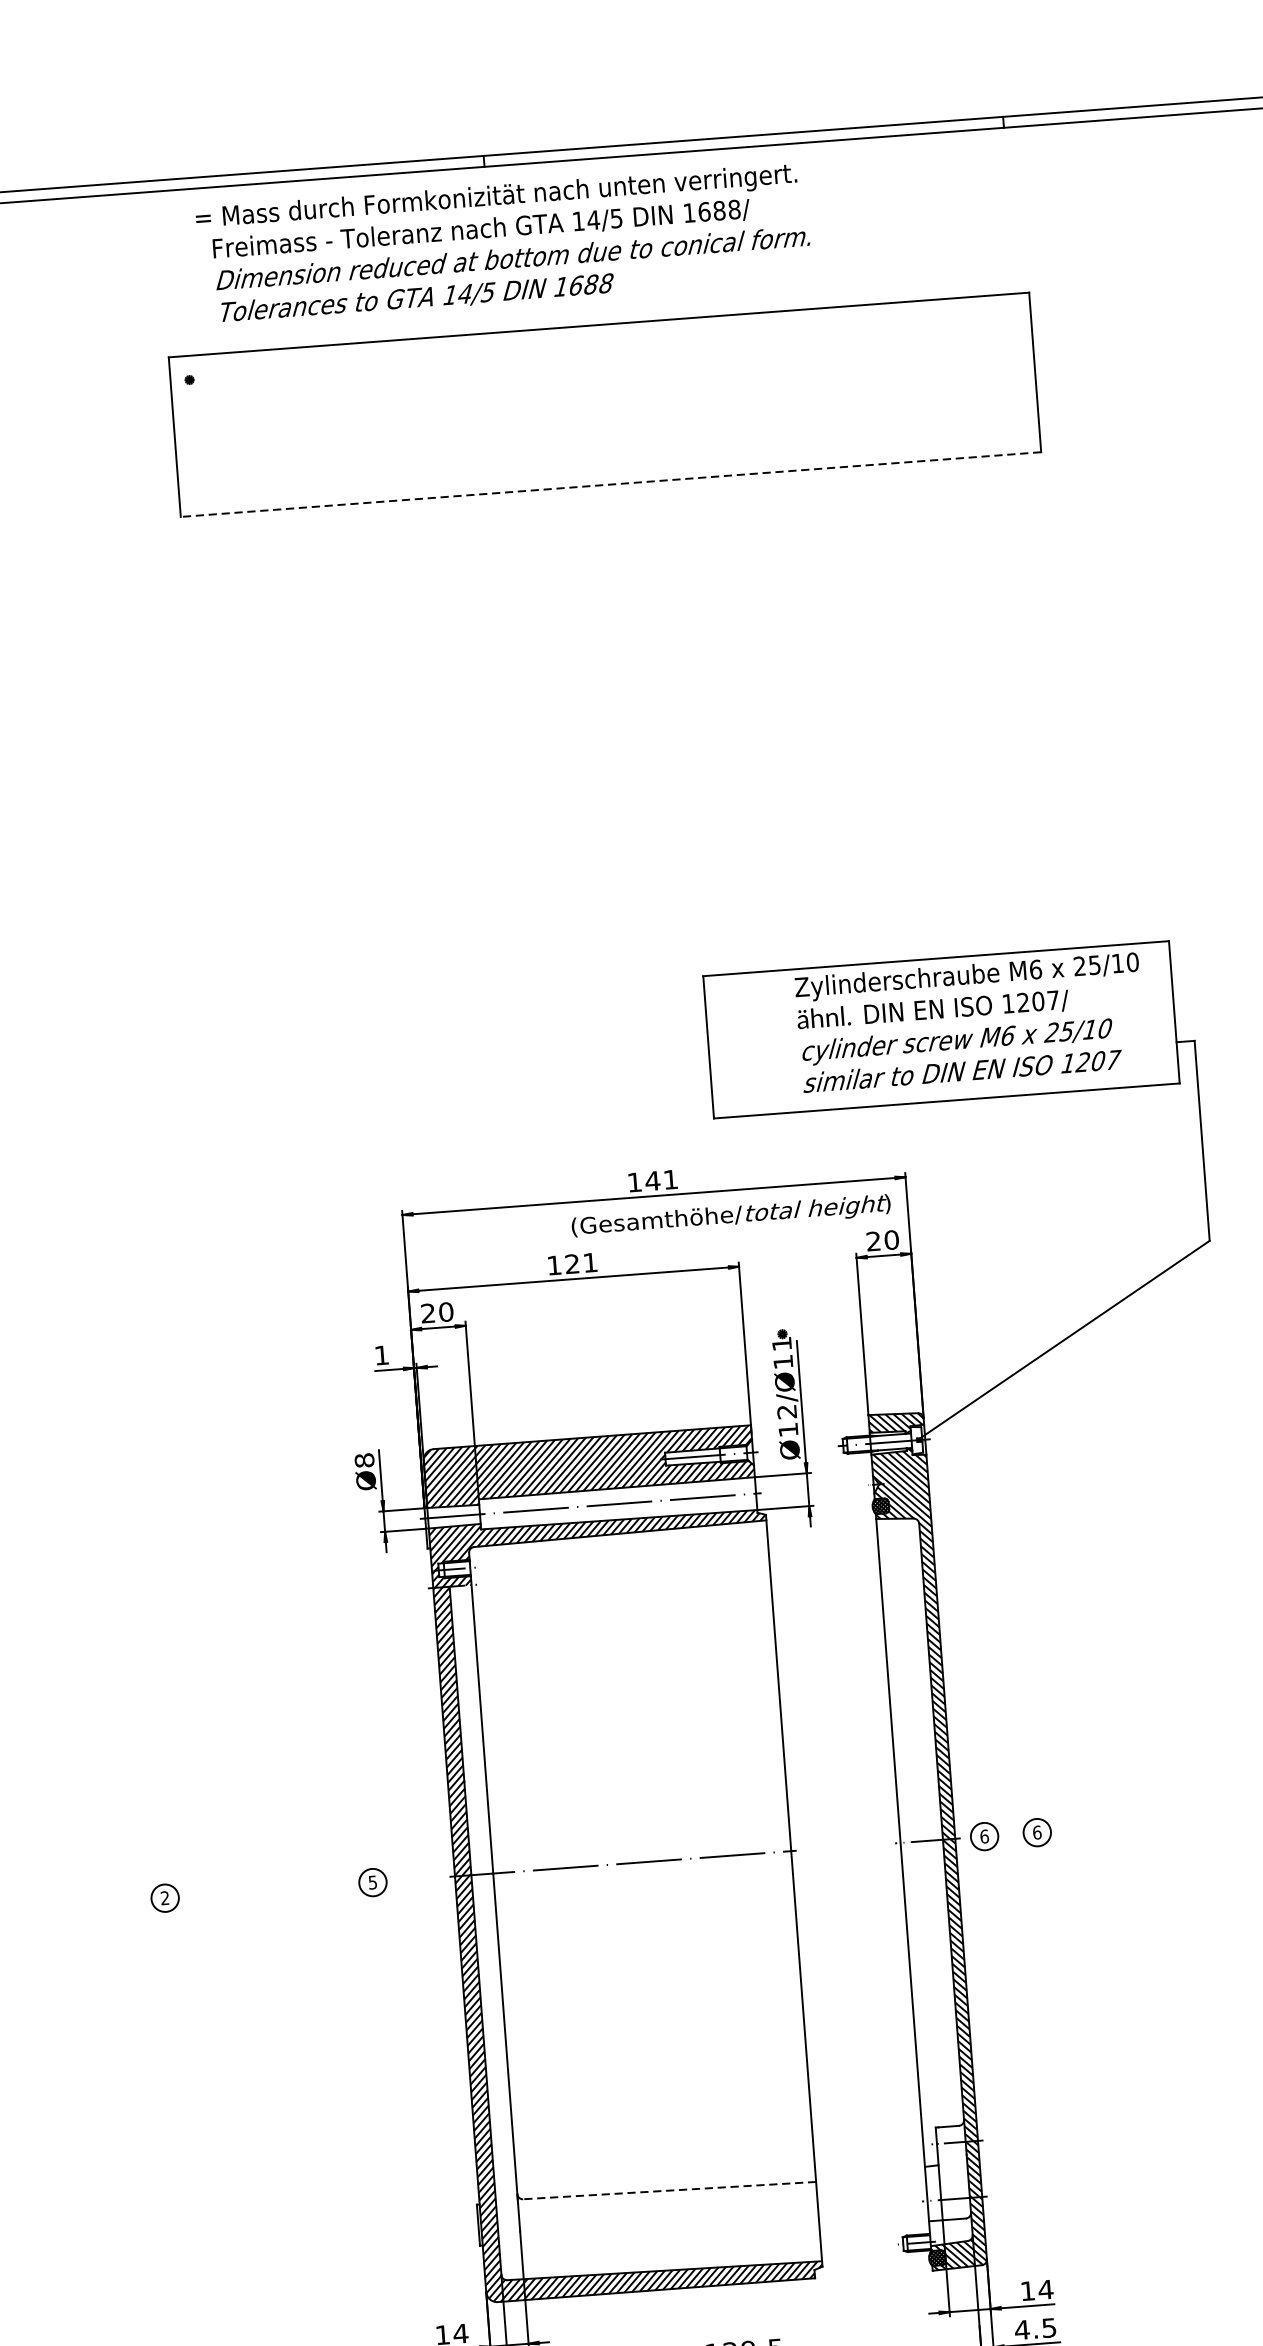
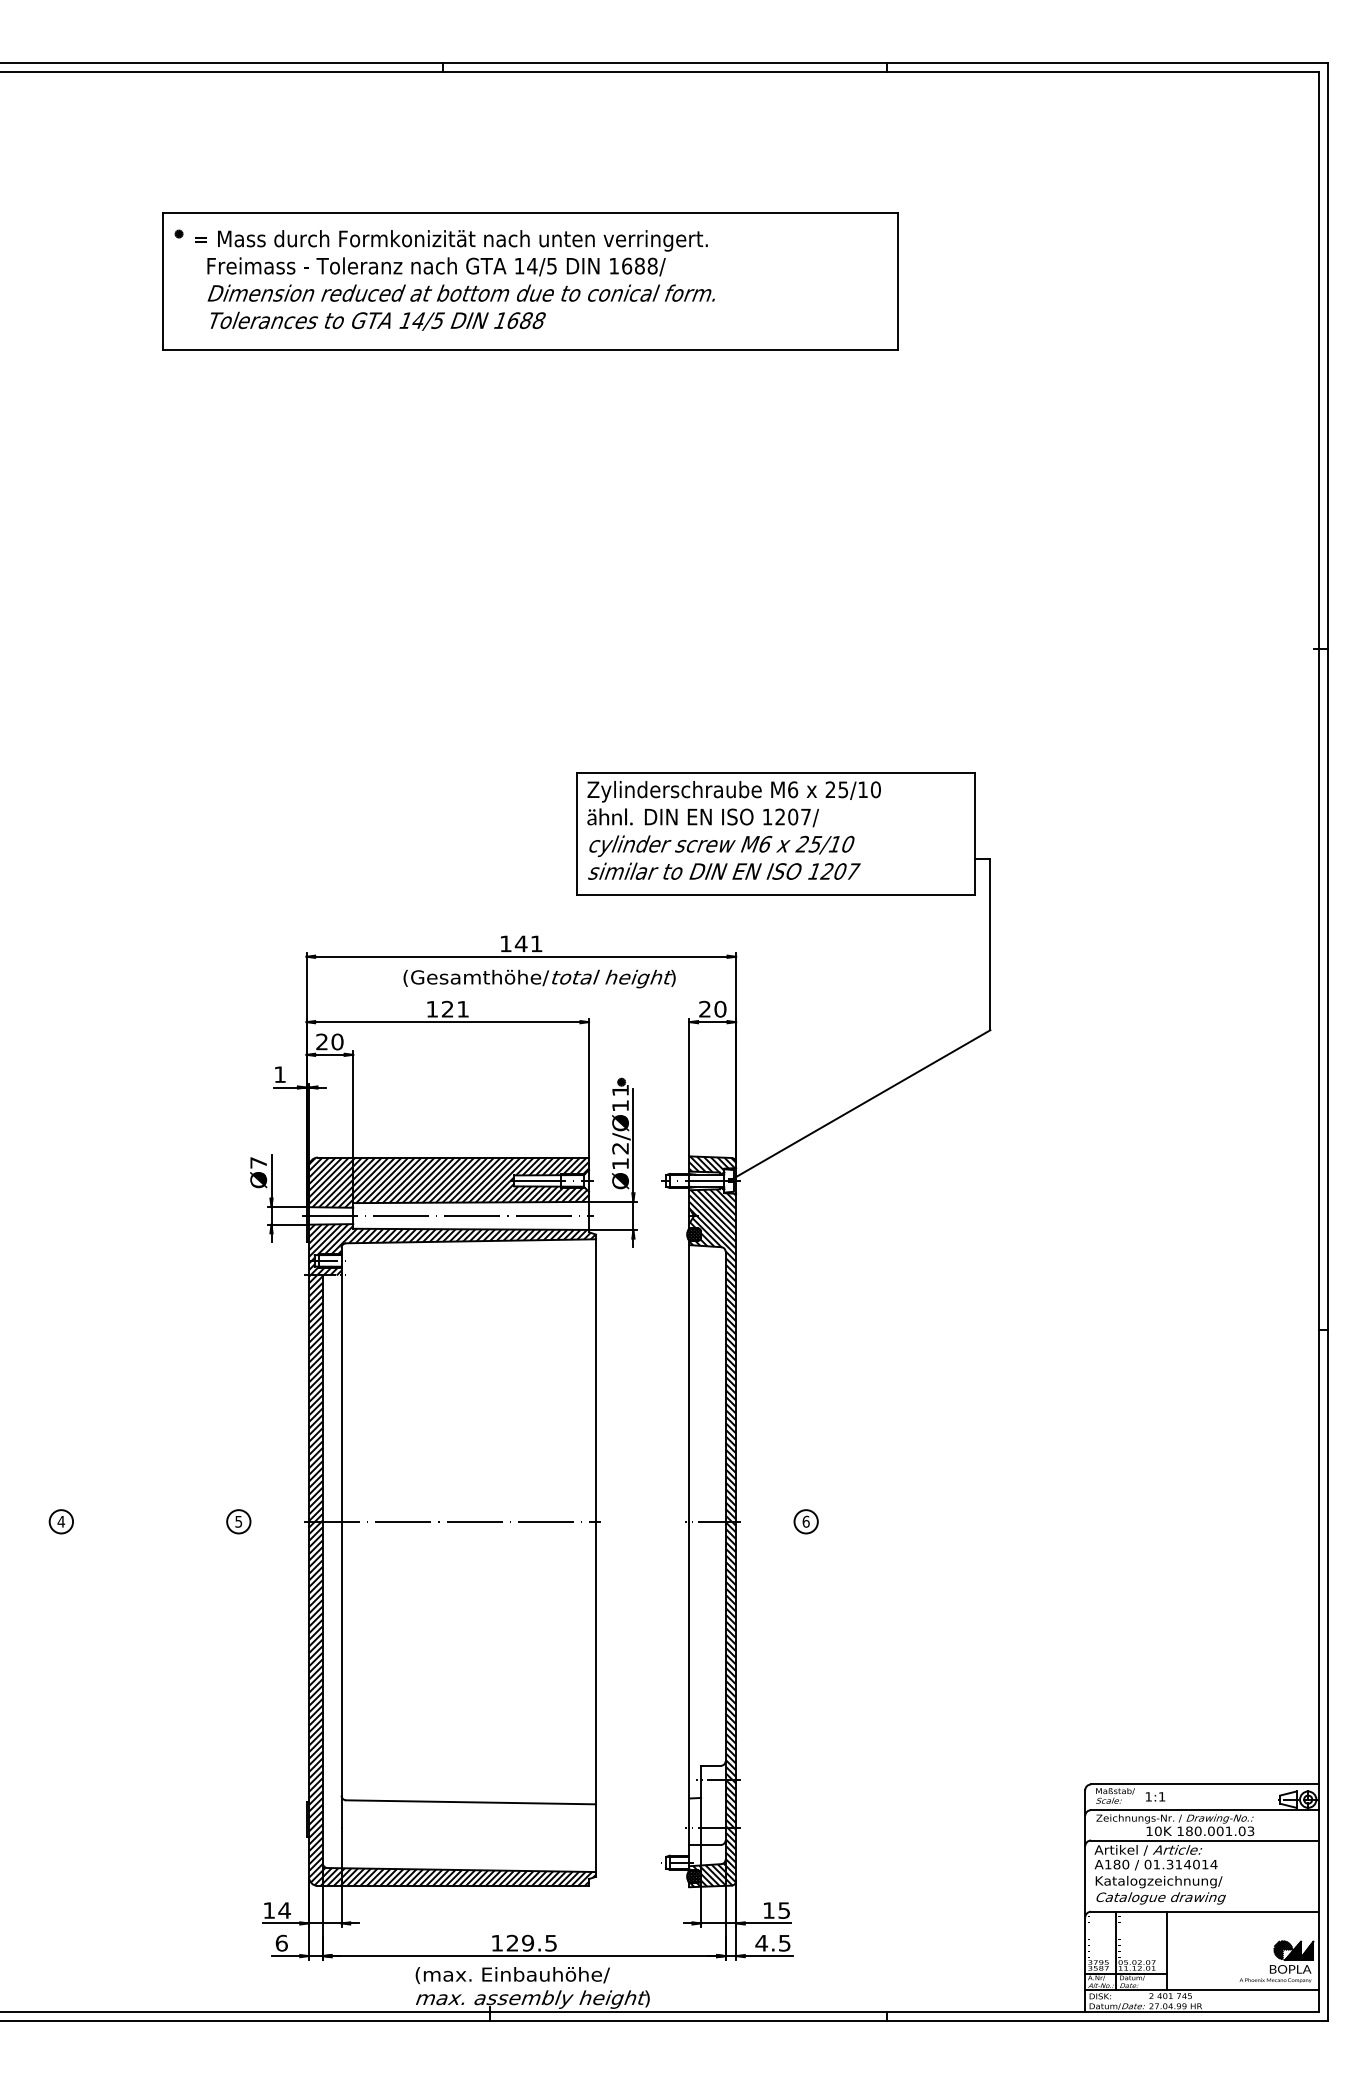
text: (503, 243) -> (454, 280), moved
line: (610, 484) -> (529, 349), dashed -> solid
text: (969, 1022) -> (733, 830), moved
text: (731, 1215) -> (539, 978), moved
text: (364, 1460) -> (258, 1162), Ø8 -> Ø7
part: (983, 1836) -> (760, 1521), removed
text: (165, 1897) -> (61, 1521), 2 -> 4
line: (670, 2190) -> (471, 1802), dashed -> solid
text: (1044, 2289) -> (783, 1910), 14 -> 15

